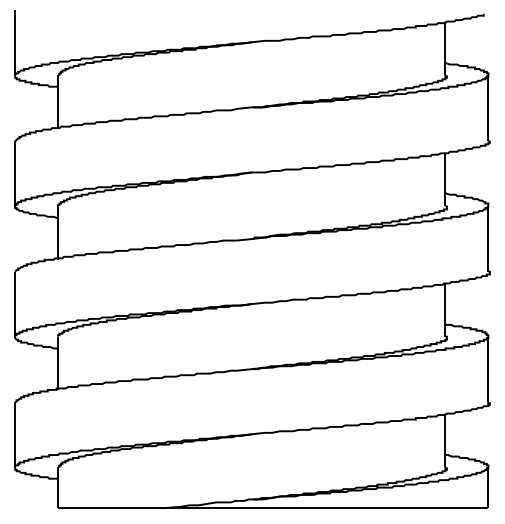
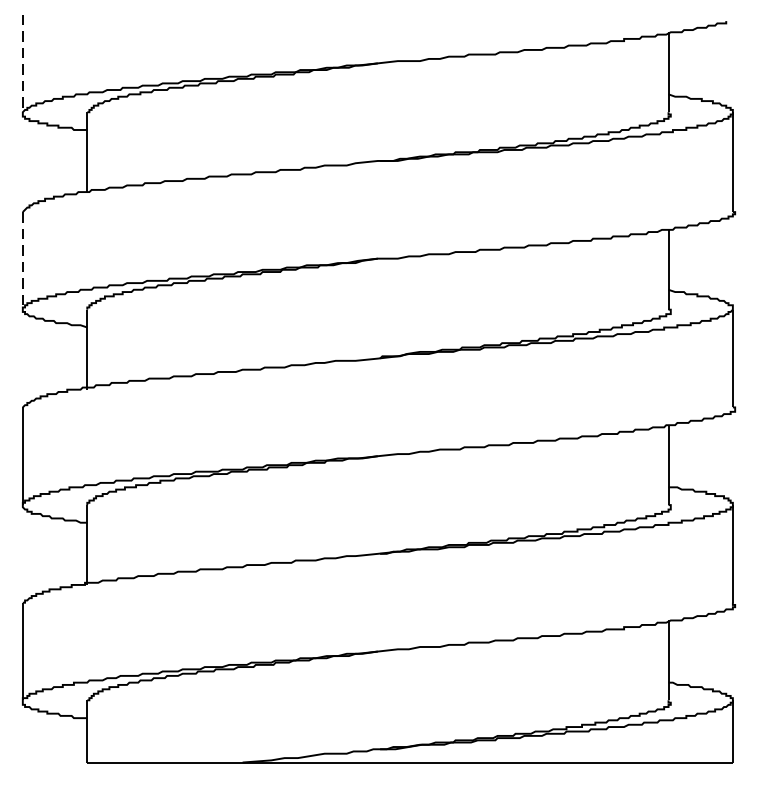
line: (15, 42) -> (23, 63), solid -> dashed
line: (15, 173) -> (23, 260), solid -> dashed

